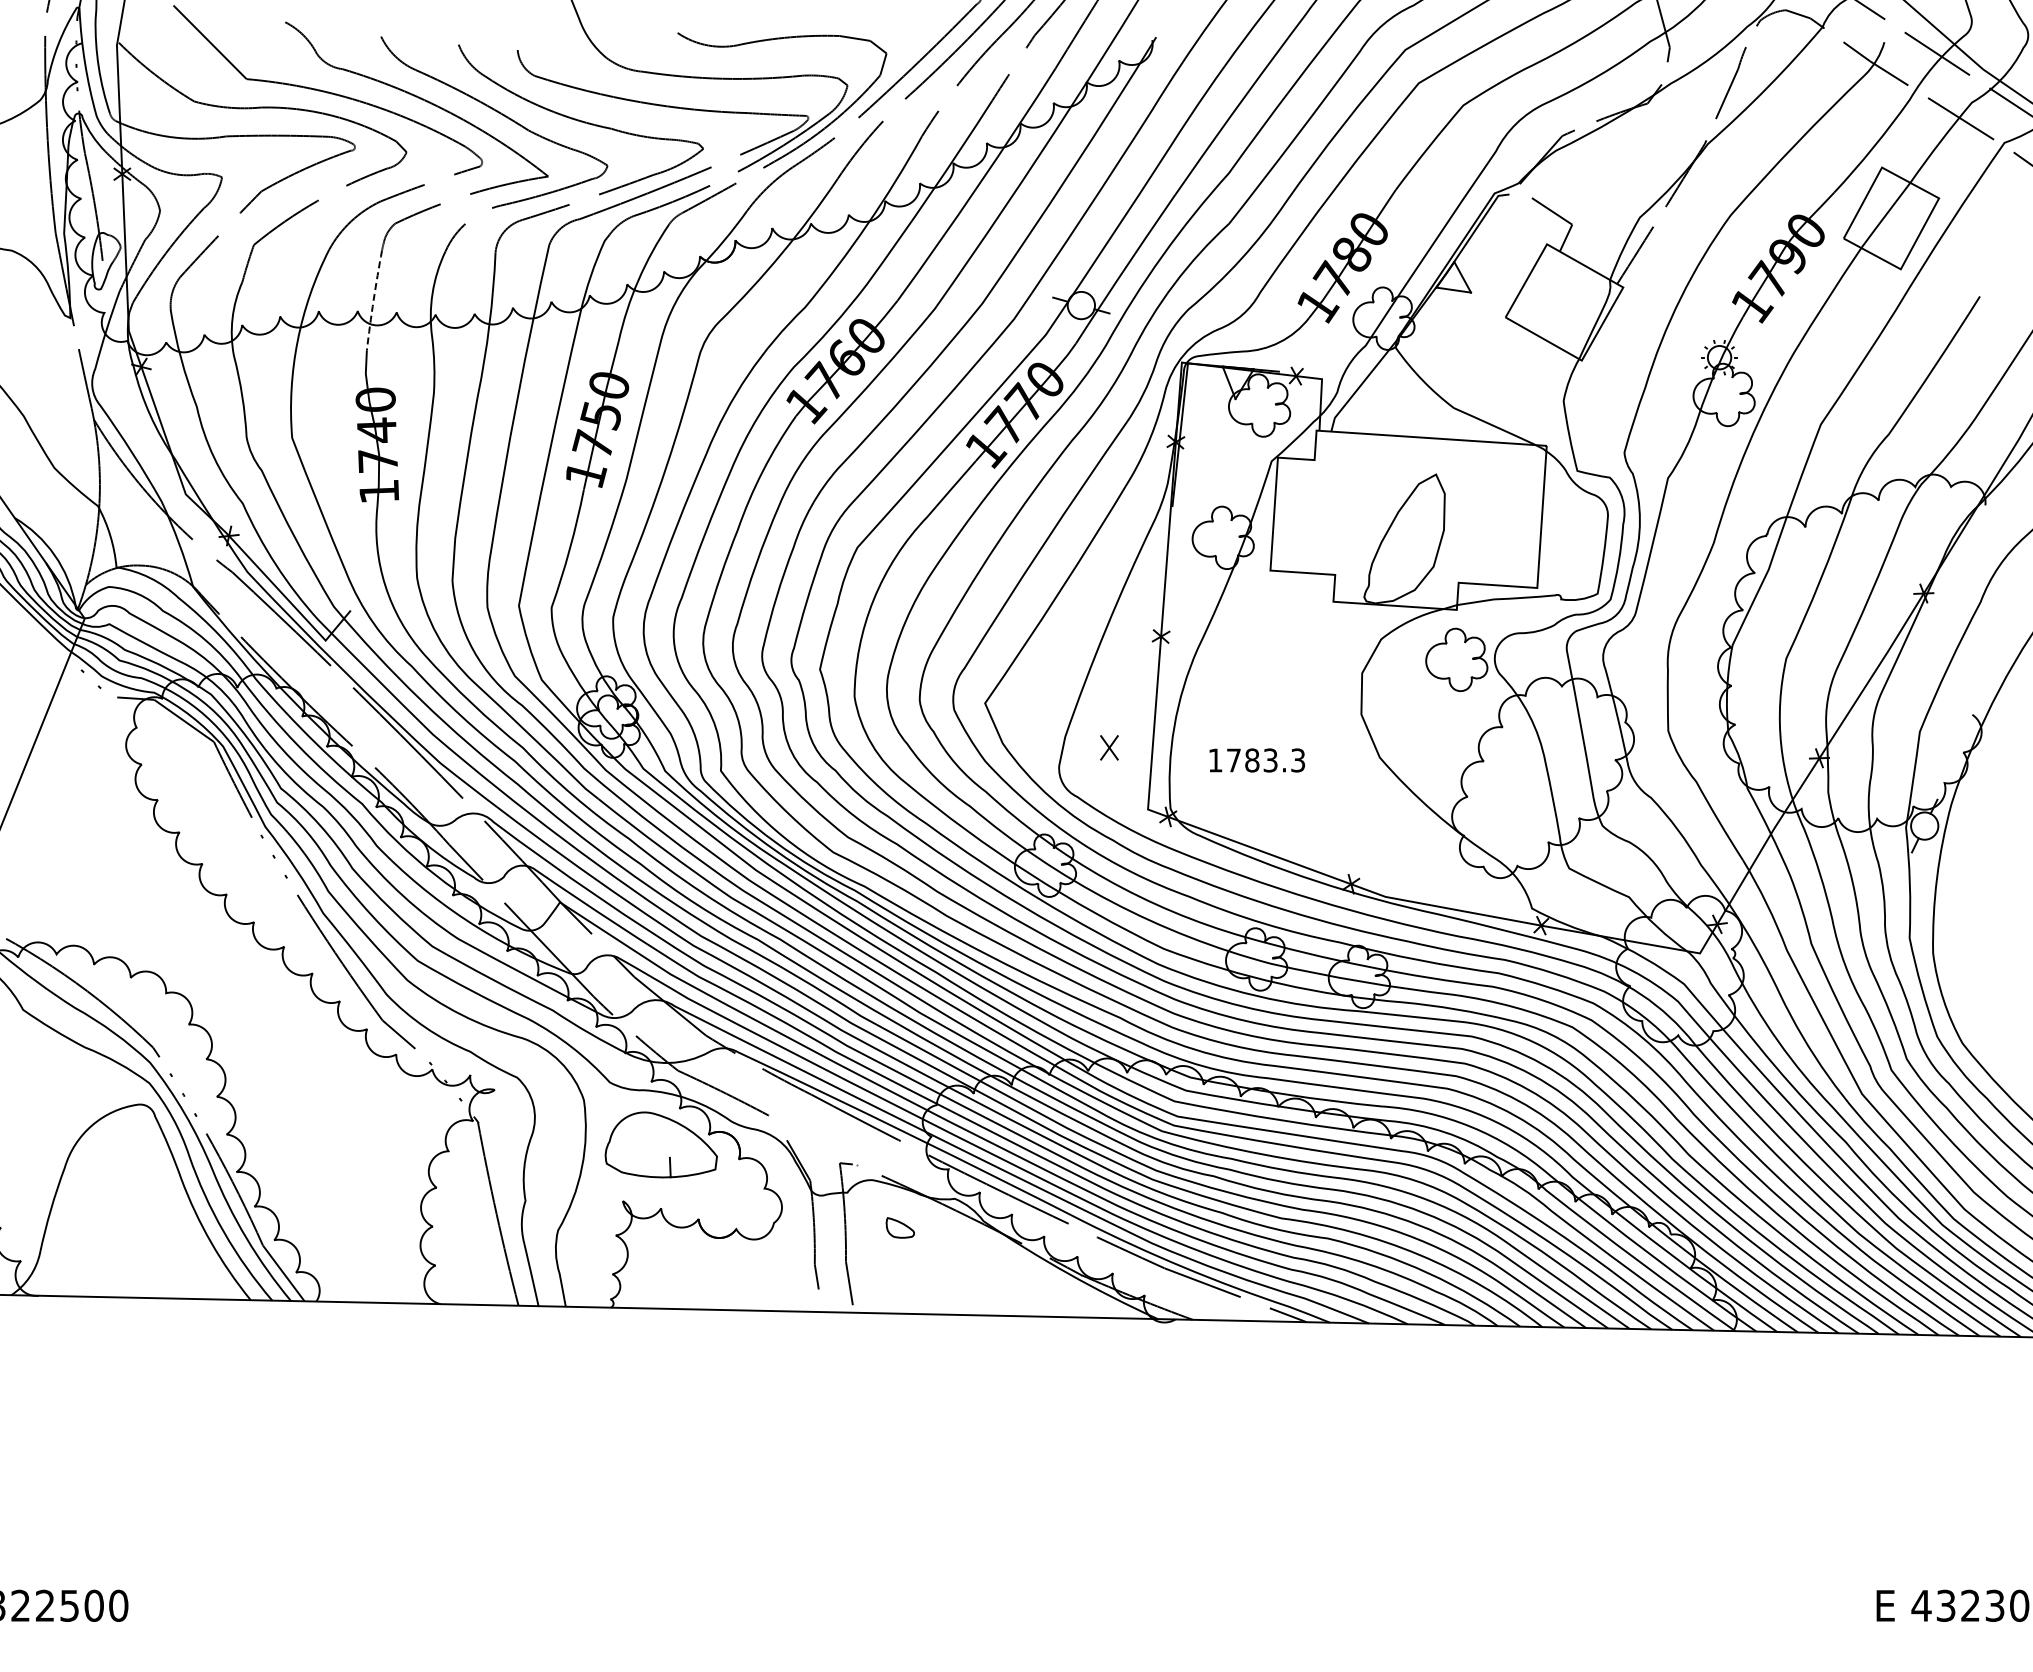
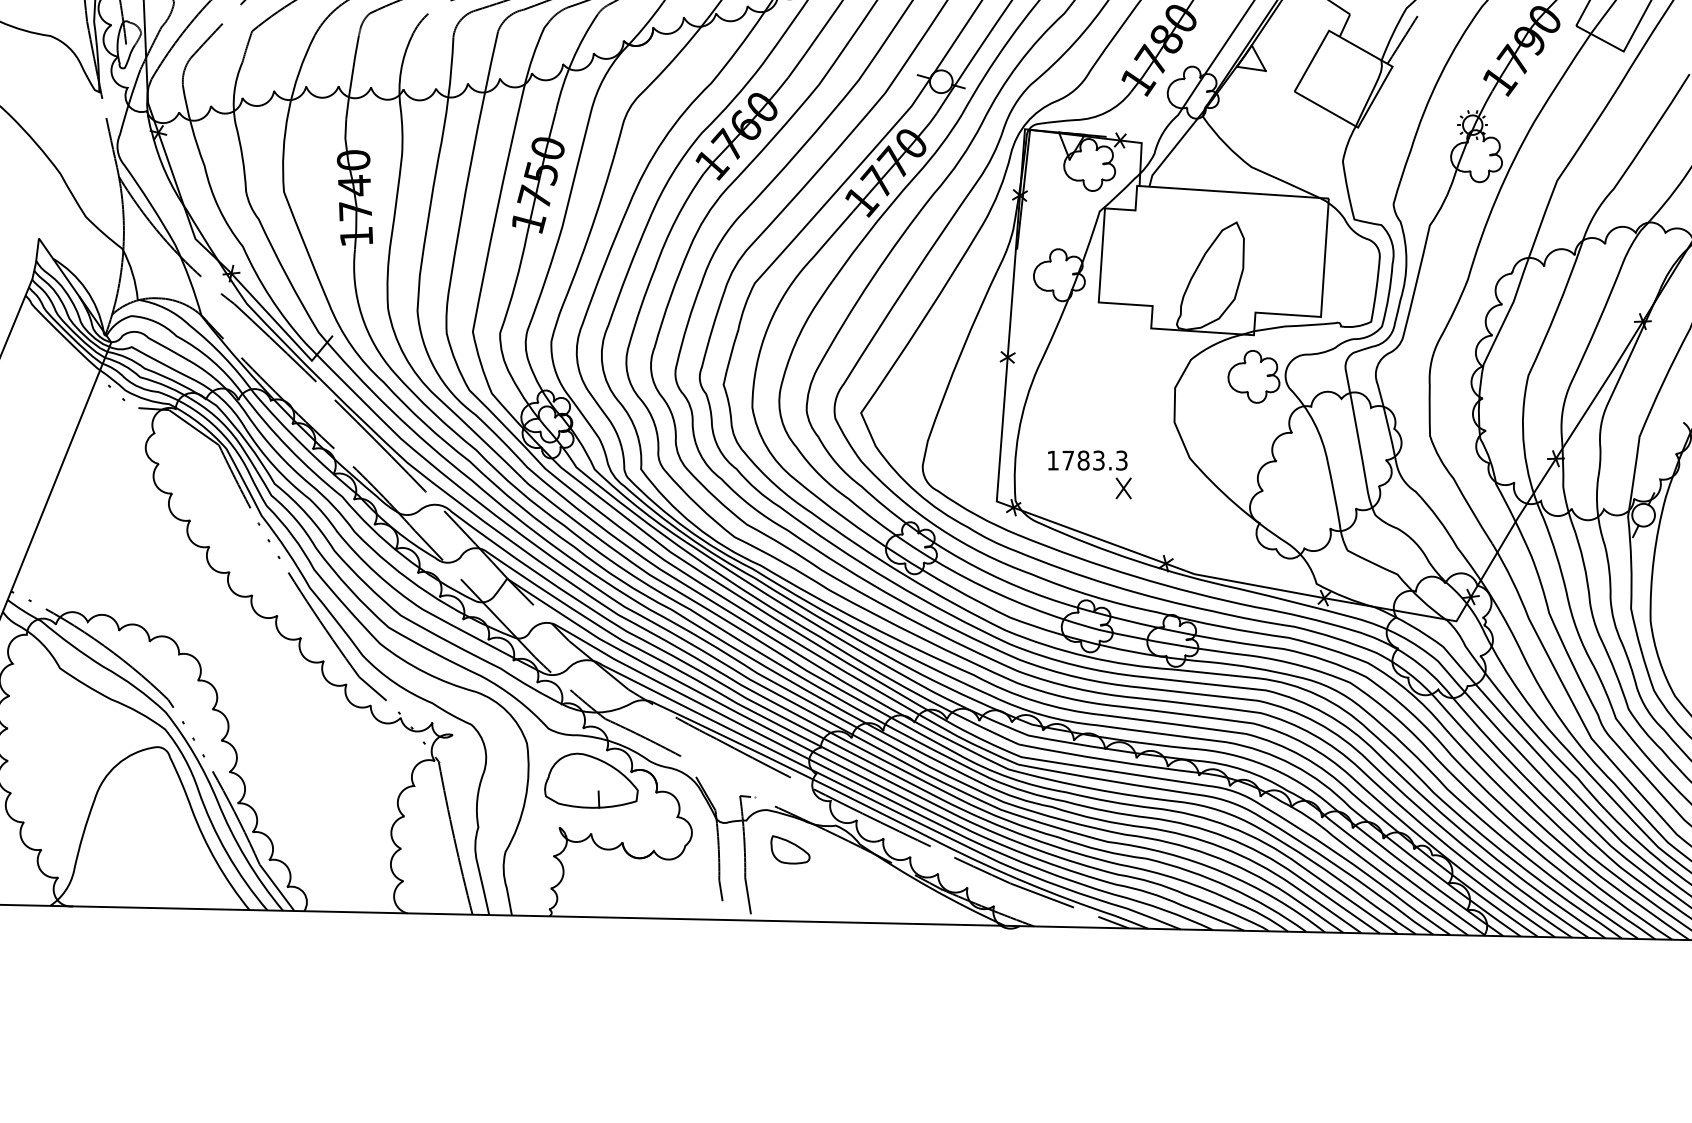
line: (373, 300) -> (351, 77), dashed -> solid
part: (1109, 747) -> (1123, 488), moved
part: (900, 1227) -> (790, 849), size x1.67

